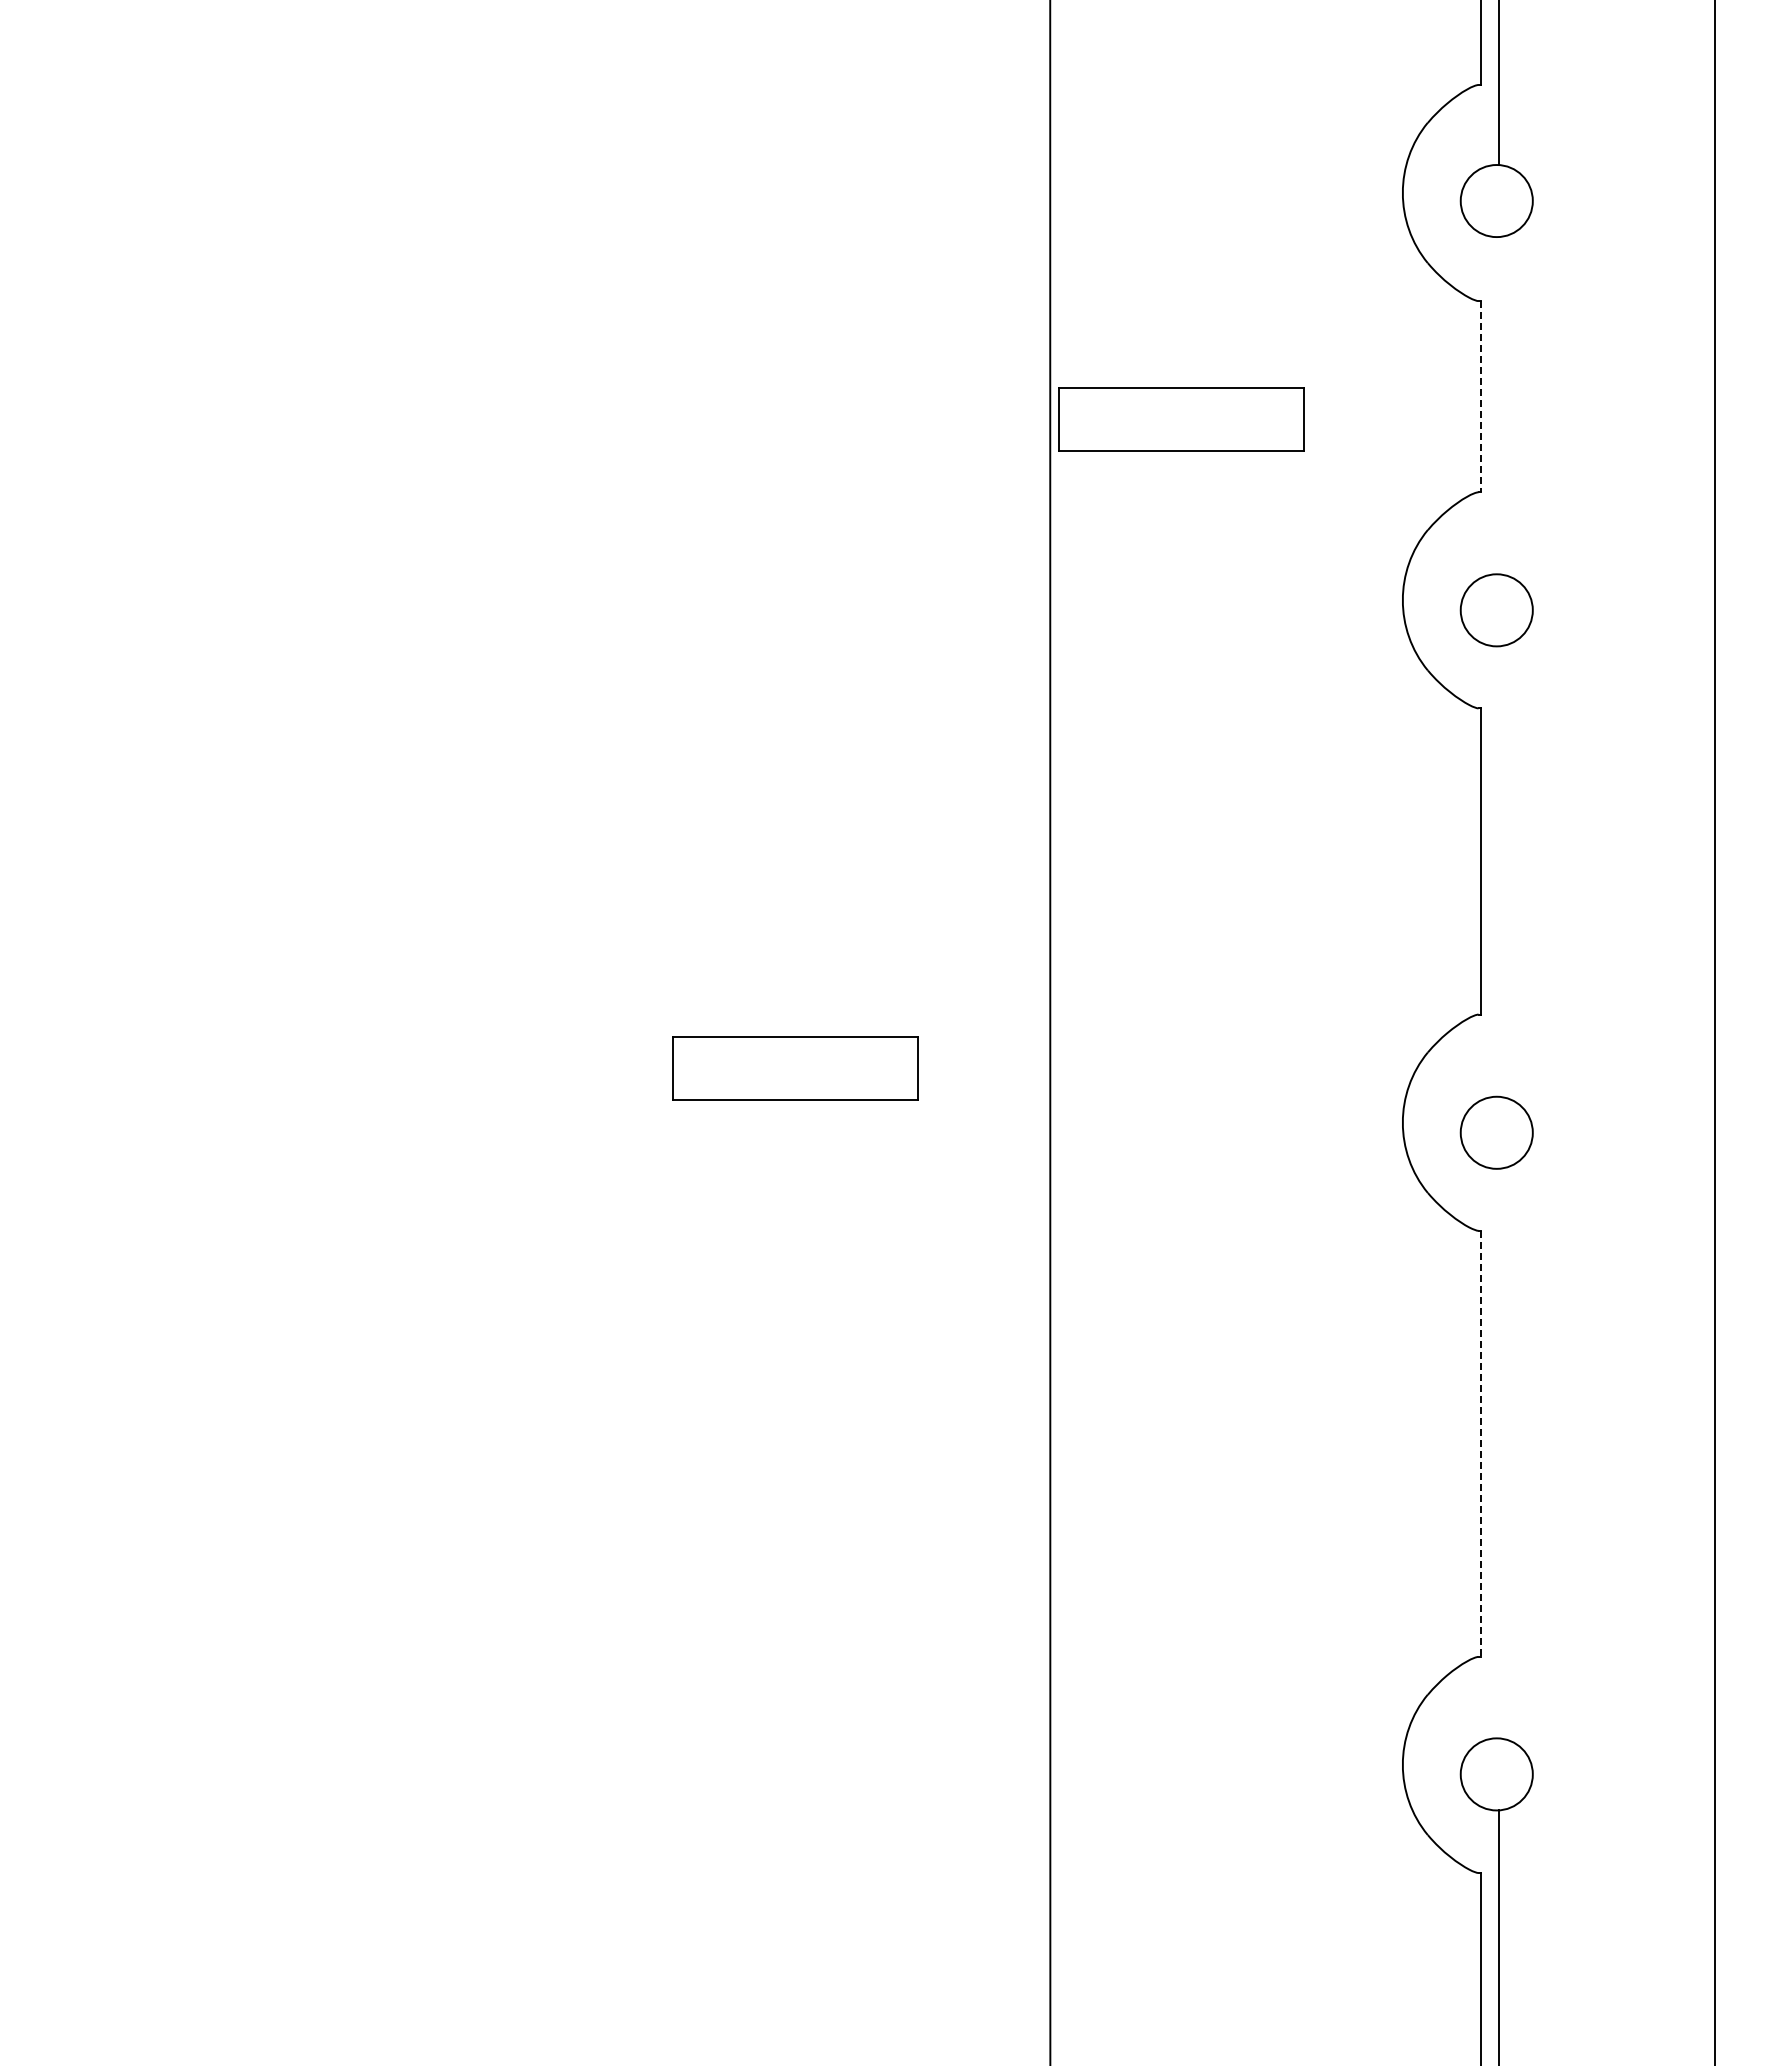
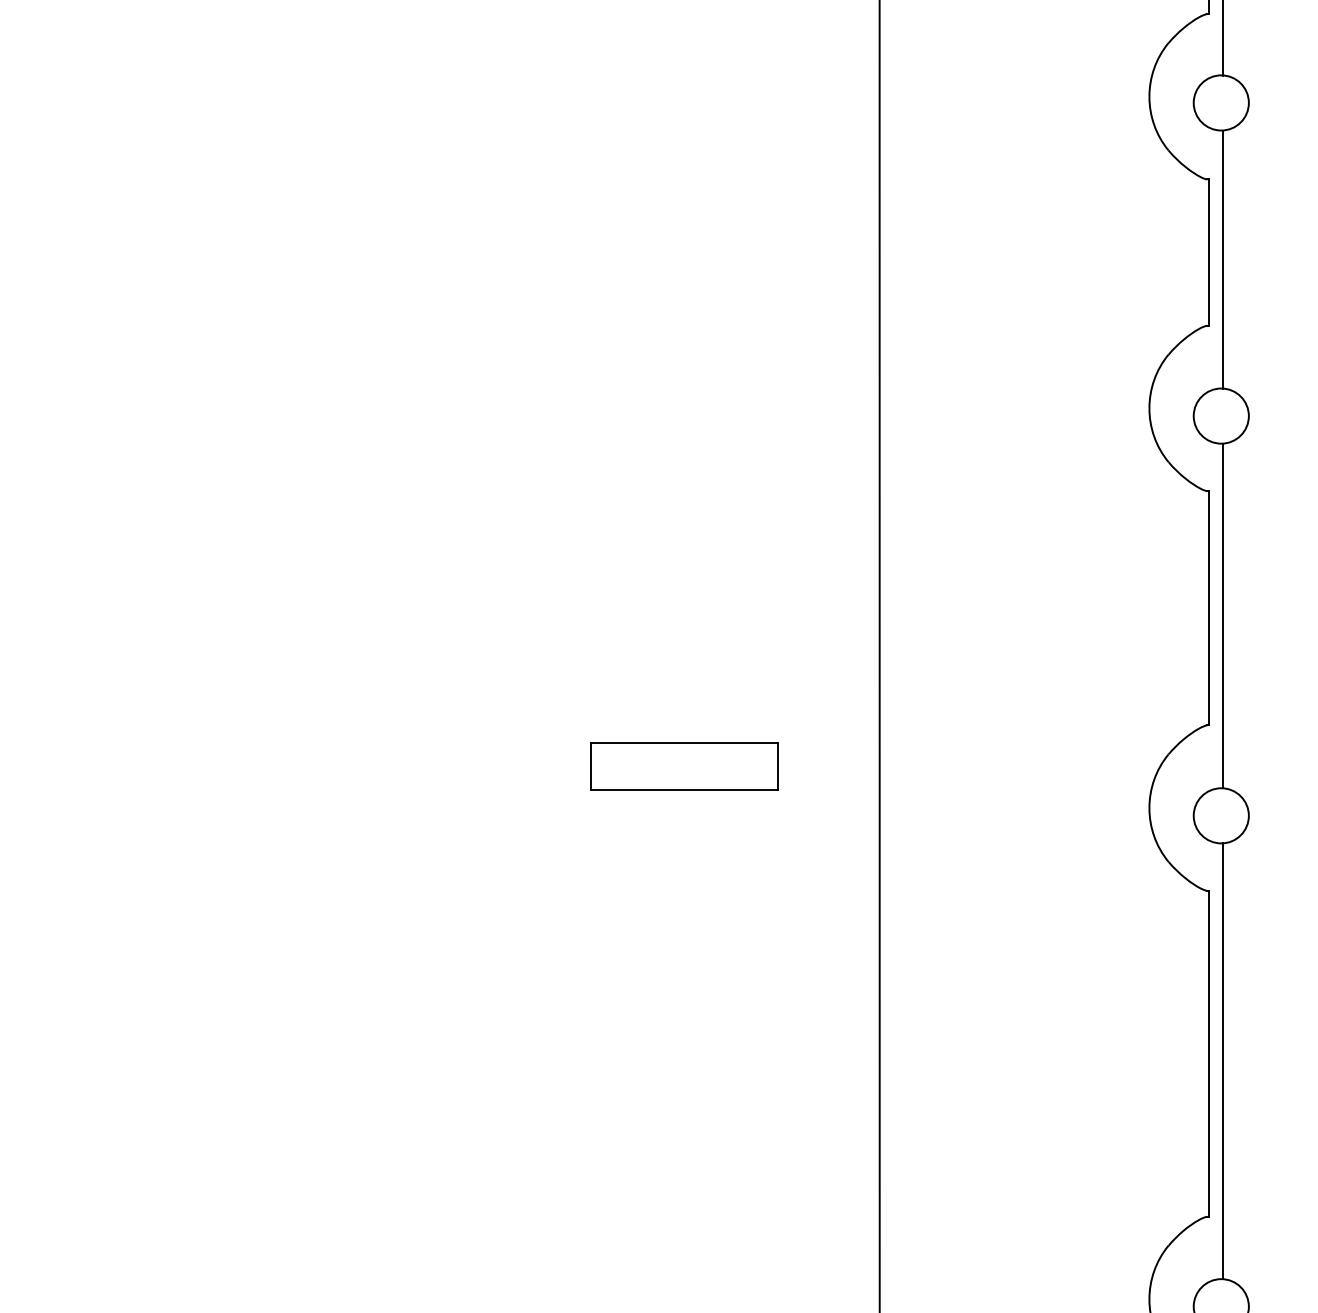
line: (1480, 396) -> (1208, 252), dashed -> solid
line: (1498, 405) -> (1222, 259), added
part: (1181, 419) -> (980, 270), removed
line: (1498, 871) -> (1222, 615), added
line: (1480, 1444) -> (1208, 1054), dashed -> solid
line: (1498, 1453) -> (1222, 1061), added

